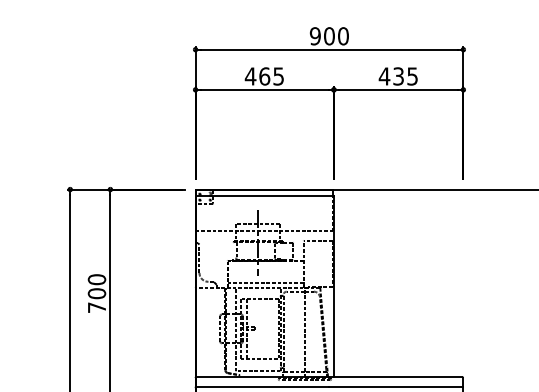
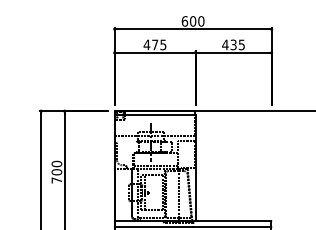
text: (314, 36) -> (184, 21), 900 -> 600
text: (265, 75) -> (155, 44), 465 -> 475

